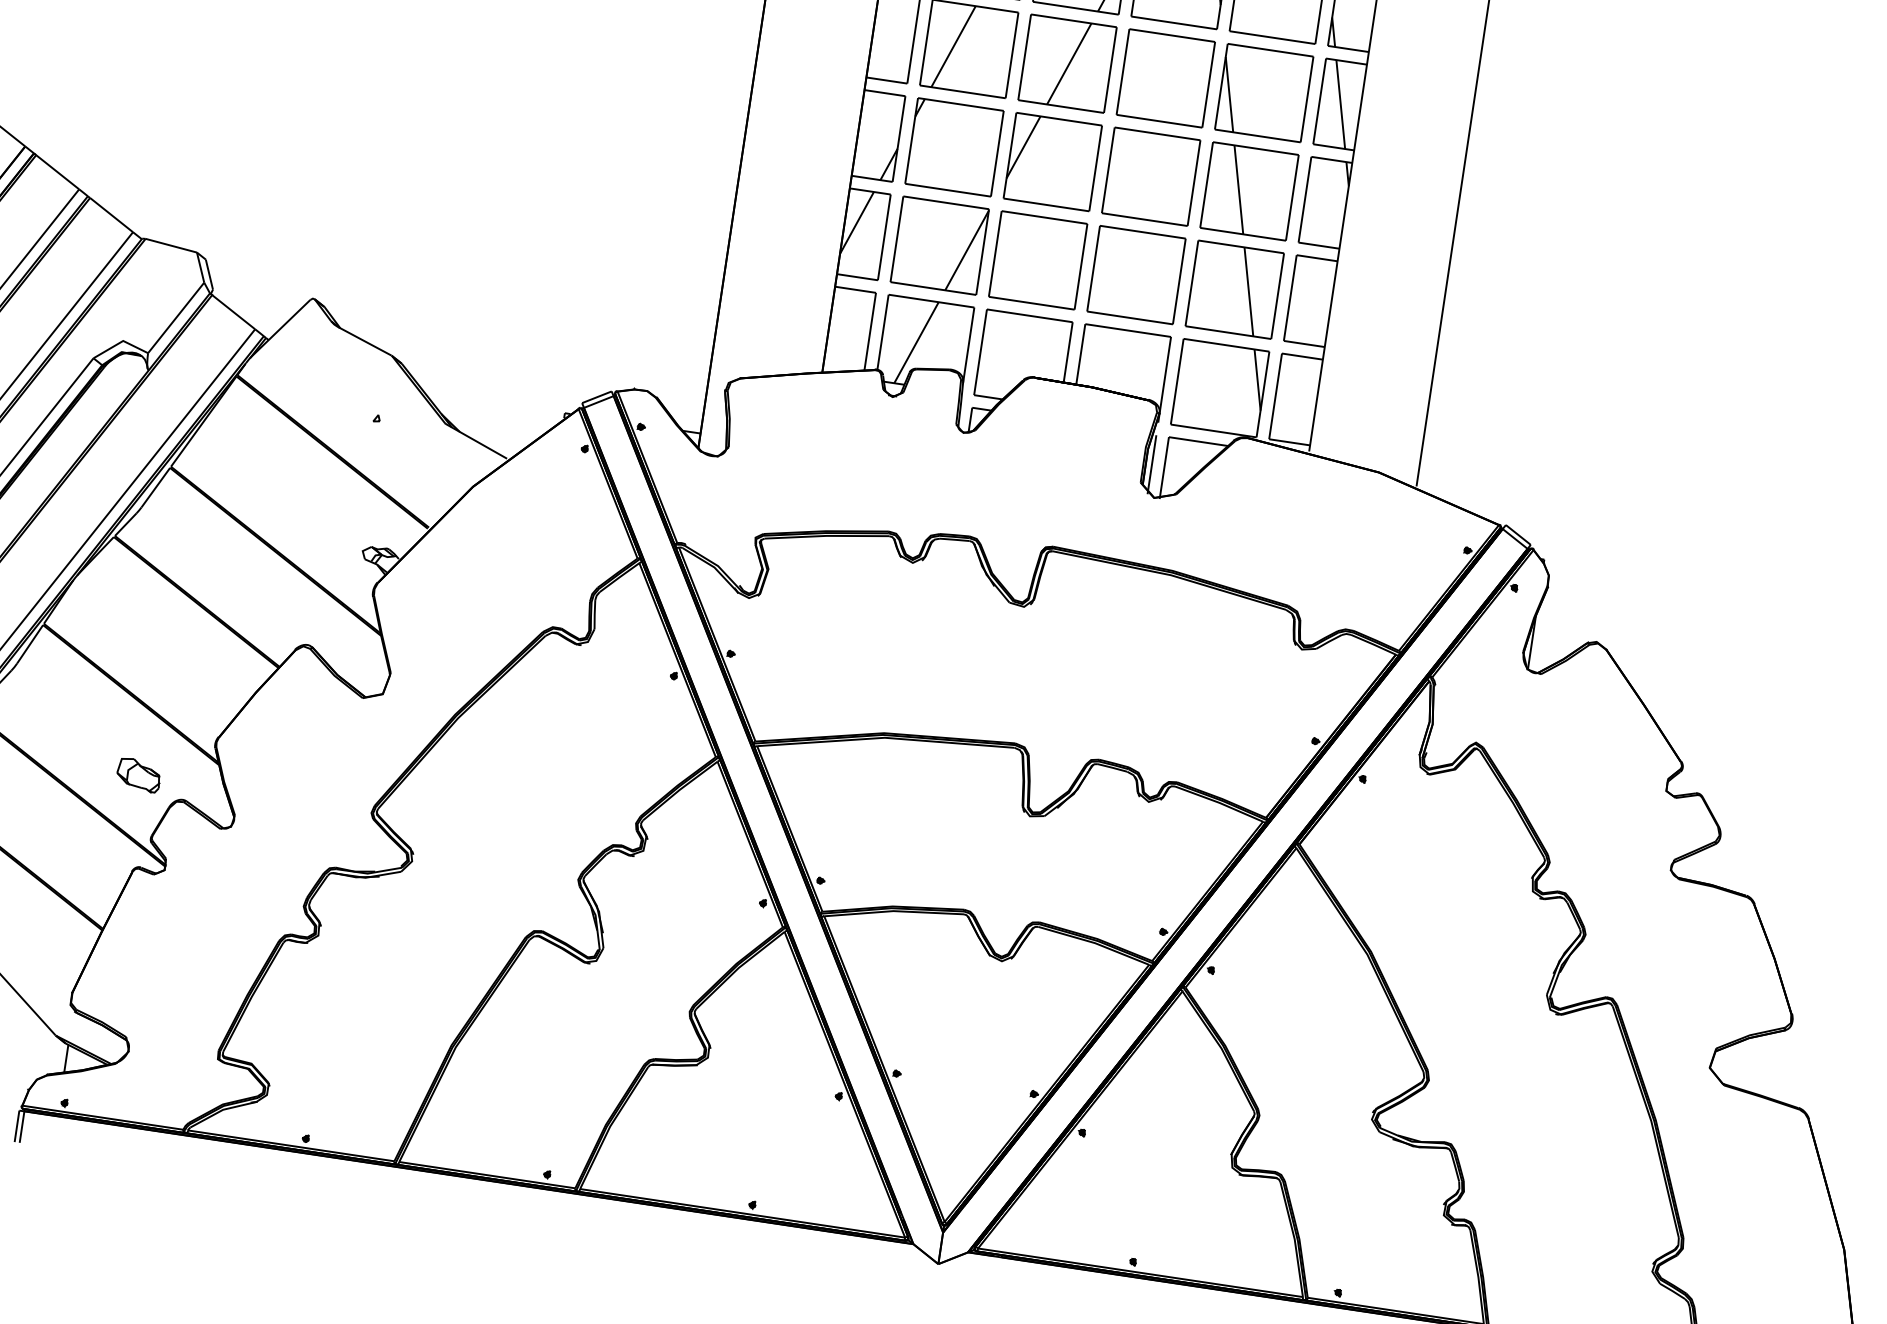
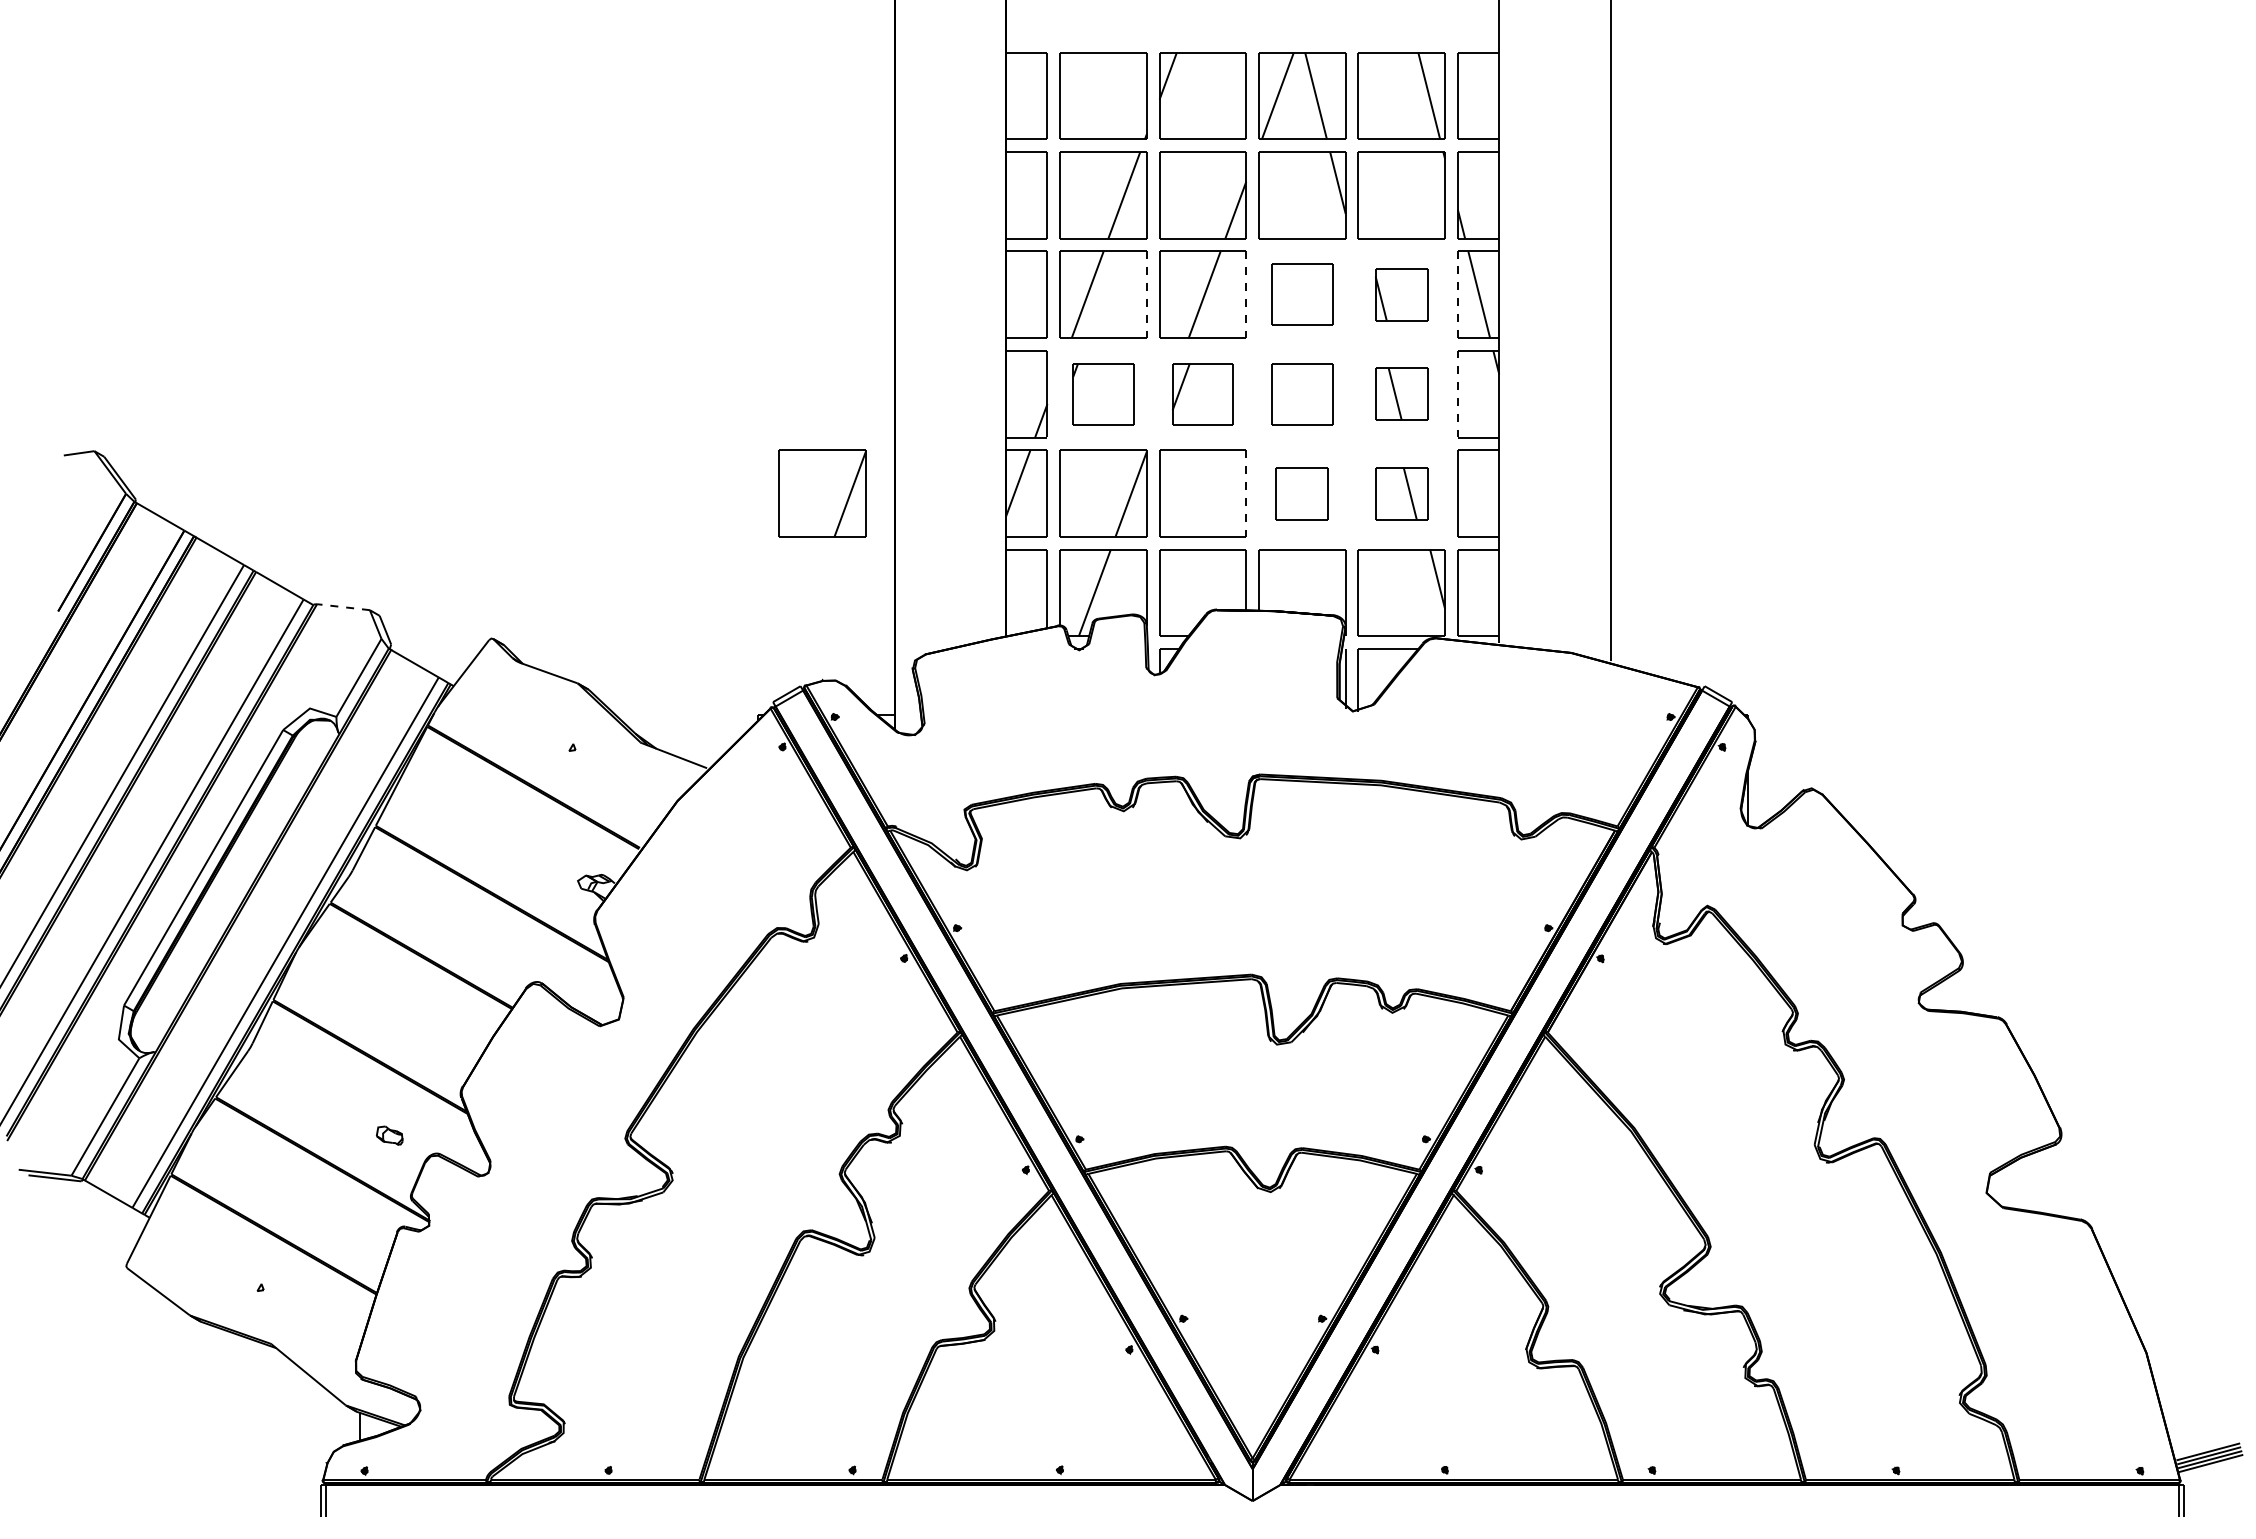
line: (1011, 56) -> (1146, 295), solid -> dashed
line: (1110, 70) -> (1246, 295), solid -> dashed
part: (1166, 78) -> (1302, 294), size x0.7
part: (1263, 92) -> (1401, 294), size x0.6
line: (1319, 101) -> (1457, 294), solid -> dashed
part: (954, 147) -> (1103, 394), size x0.7
part: (1052, 162) -> (1202, 394), size x0.7
part: (1151, 177) -> (1302, 394), size x0.7
part: (1249, 191) -> (1401, 394), size x0.6
line: (1304, 199) -> (1457, 393), solid -> dashed
part: (661, 204) -> (822, 493), added
line: (171, 246) -> (343, 607), solid -> dashed
line: (1081, 267) -> (1246, 494), solid -> dashed
part: (1136, 275) -> (1302, 493), size x0.6
part: (1234, 289) -> (1401, 493), size x0.6
part: (138, 775) -> (389, 1135), size x0.6

